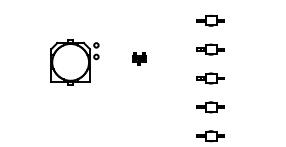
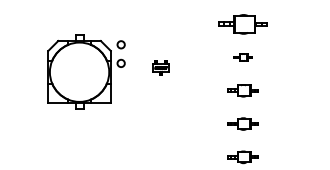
part: (210, 20) -> (242, 23), size x1.6
part: (210, 49) -> (242, 57), size x0.6
part: (74, 61) -> (86, 71), size x1.4

